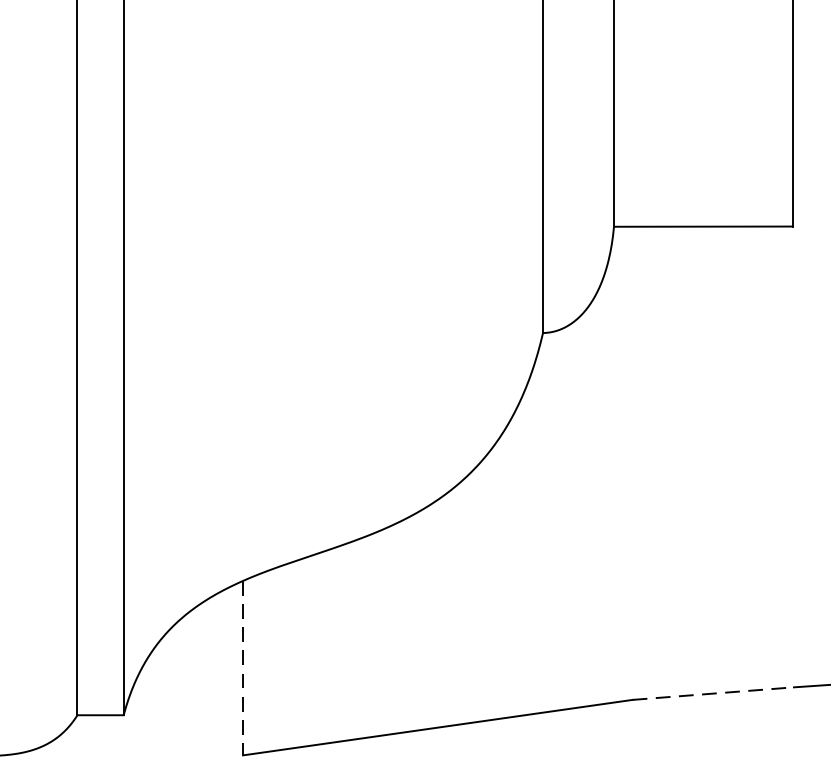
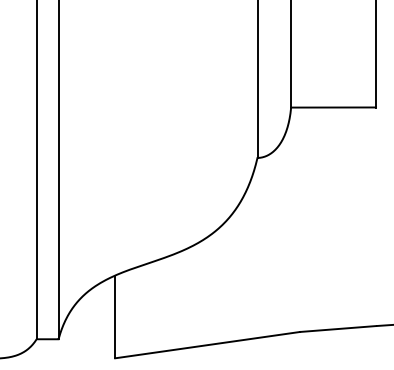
line: (243, 669) -> (115, 317), dashed -> solid
line: (713, 692) -> (338, 328), dashed -> solid

